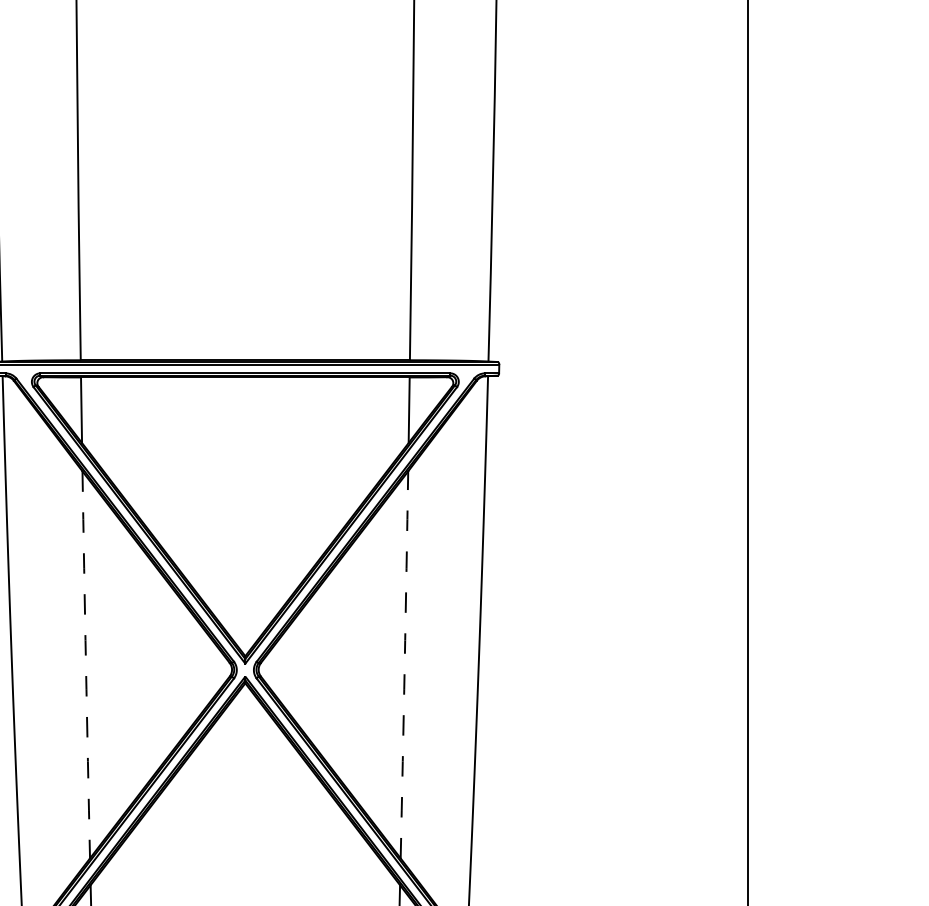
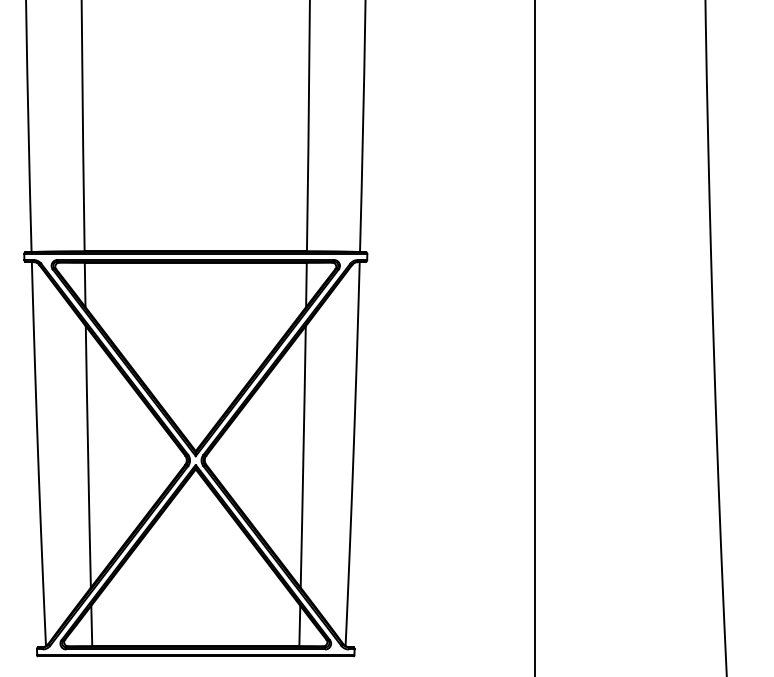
arc: (86, 665) -> (88, 457), dashed -> solid
arc: (404, 665) -> (303, 457), dashed -> solid

